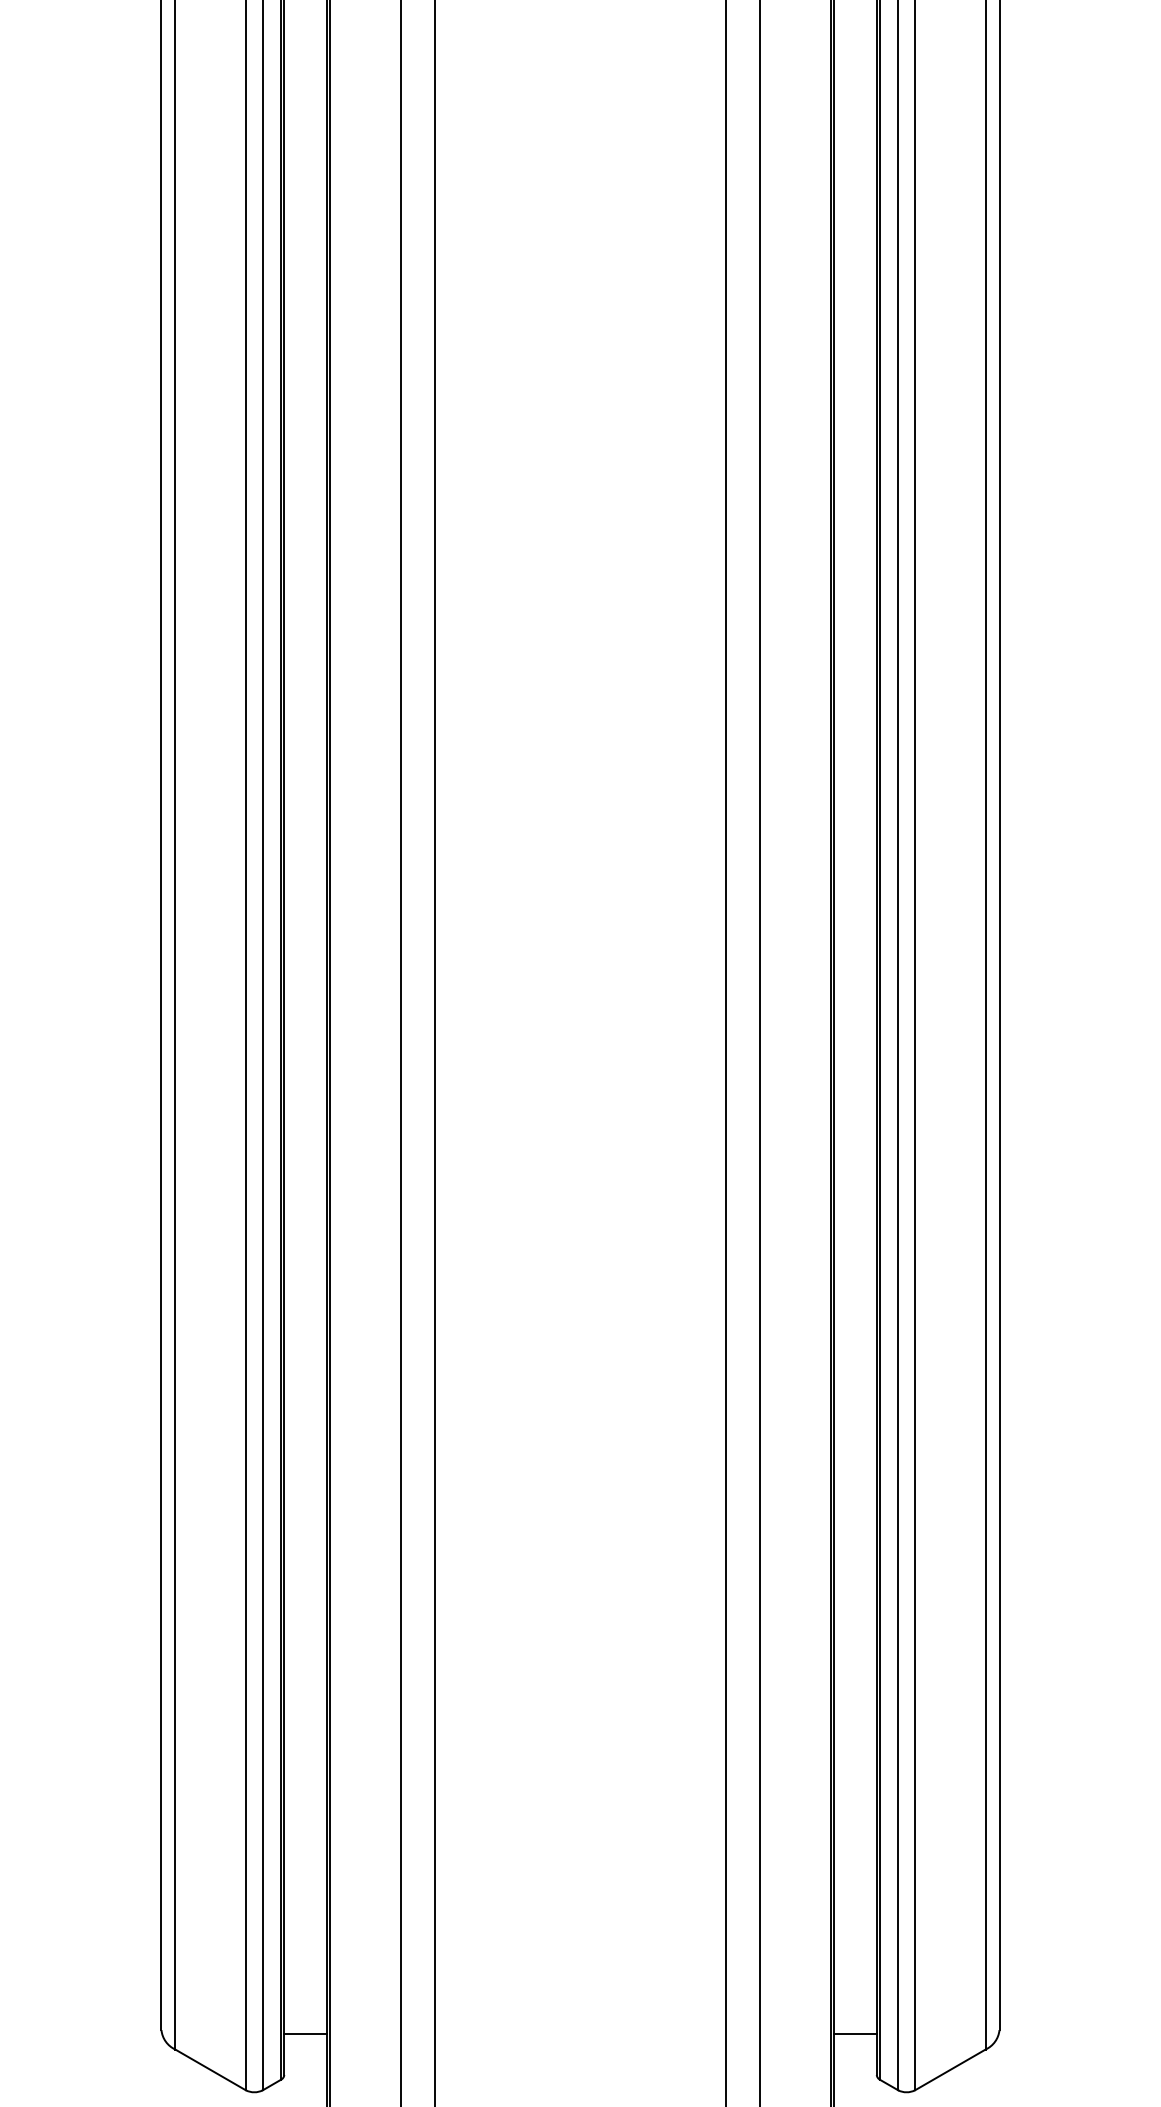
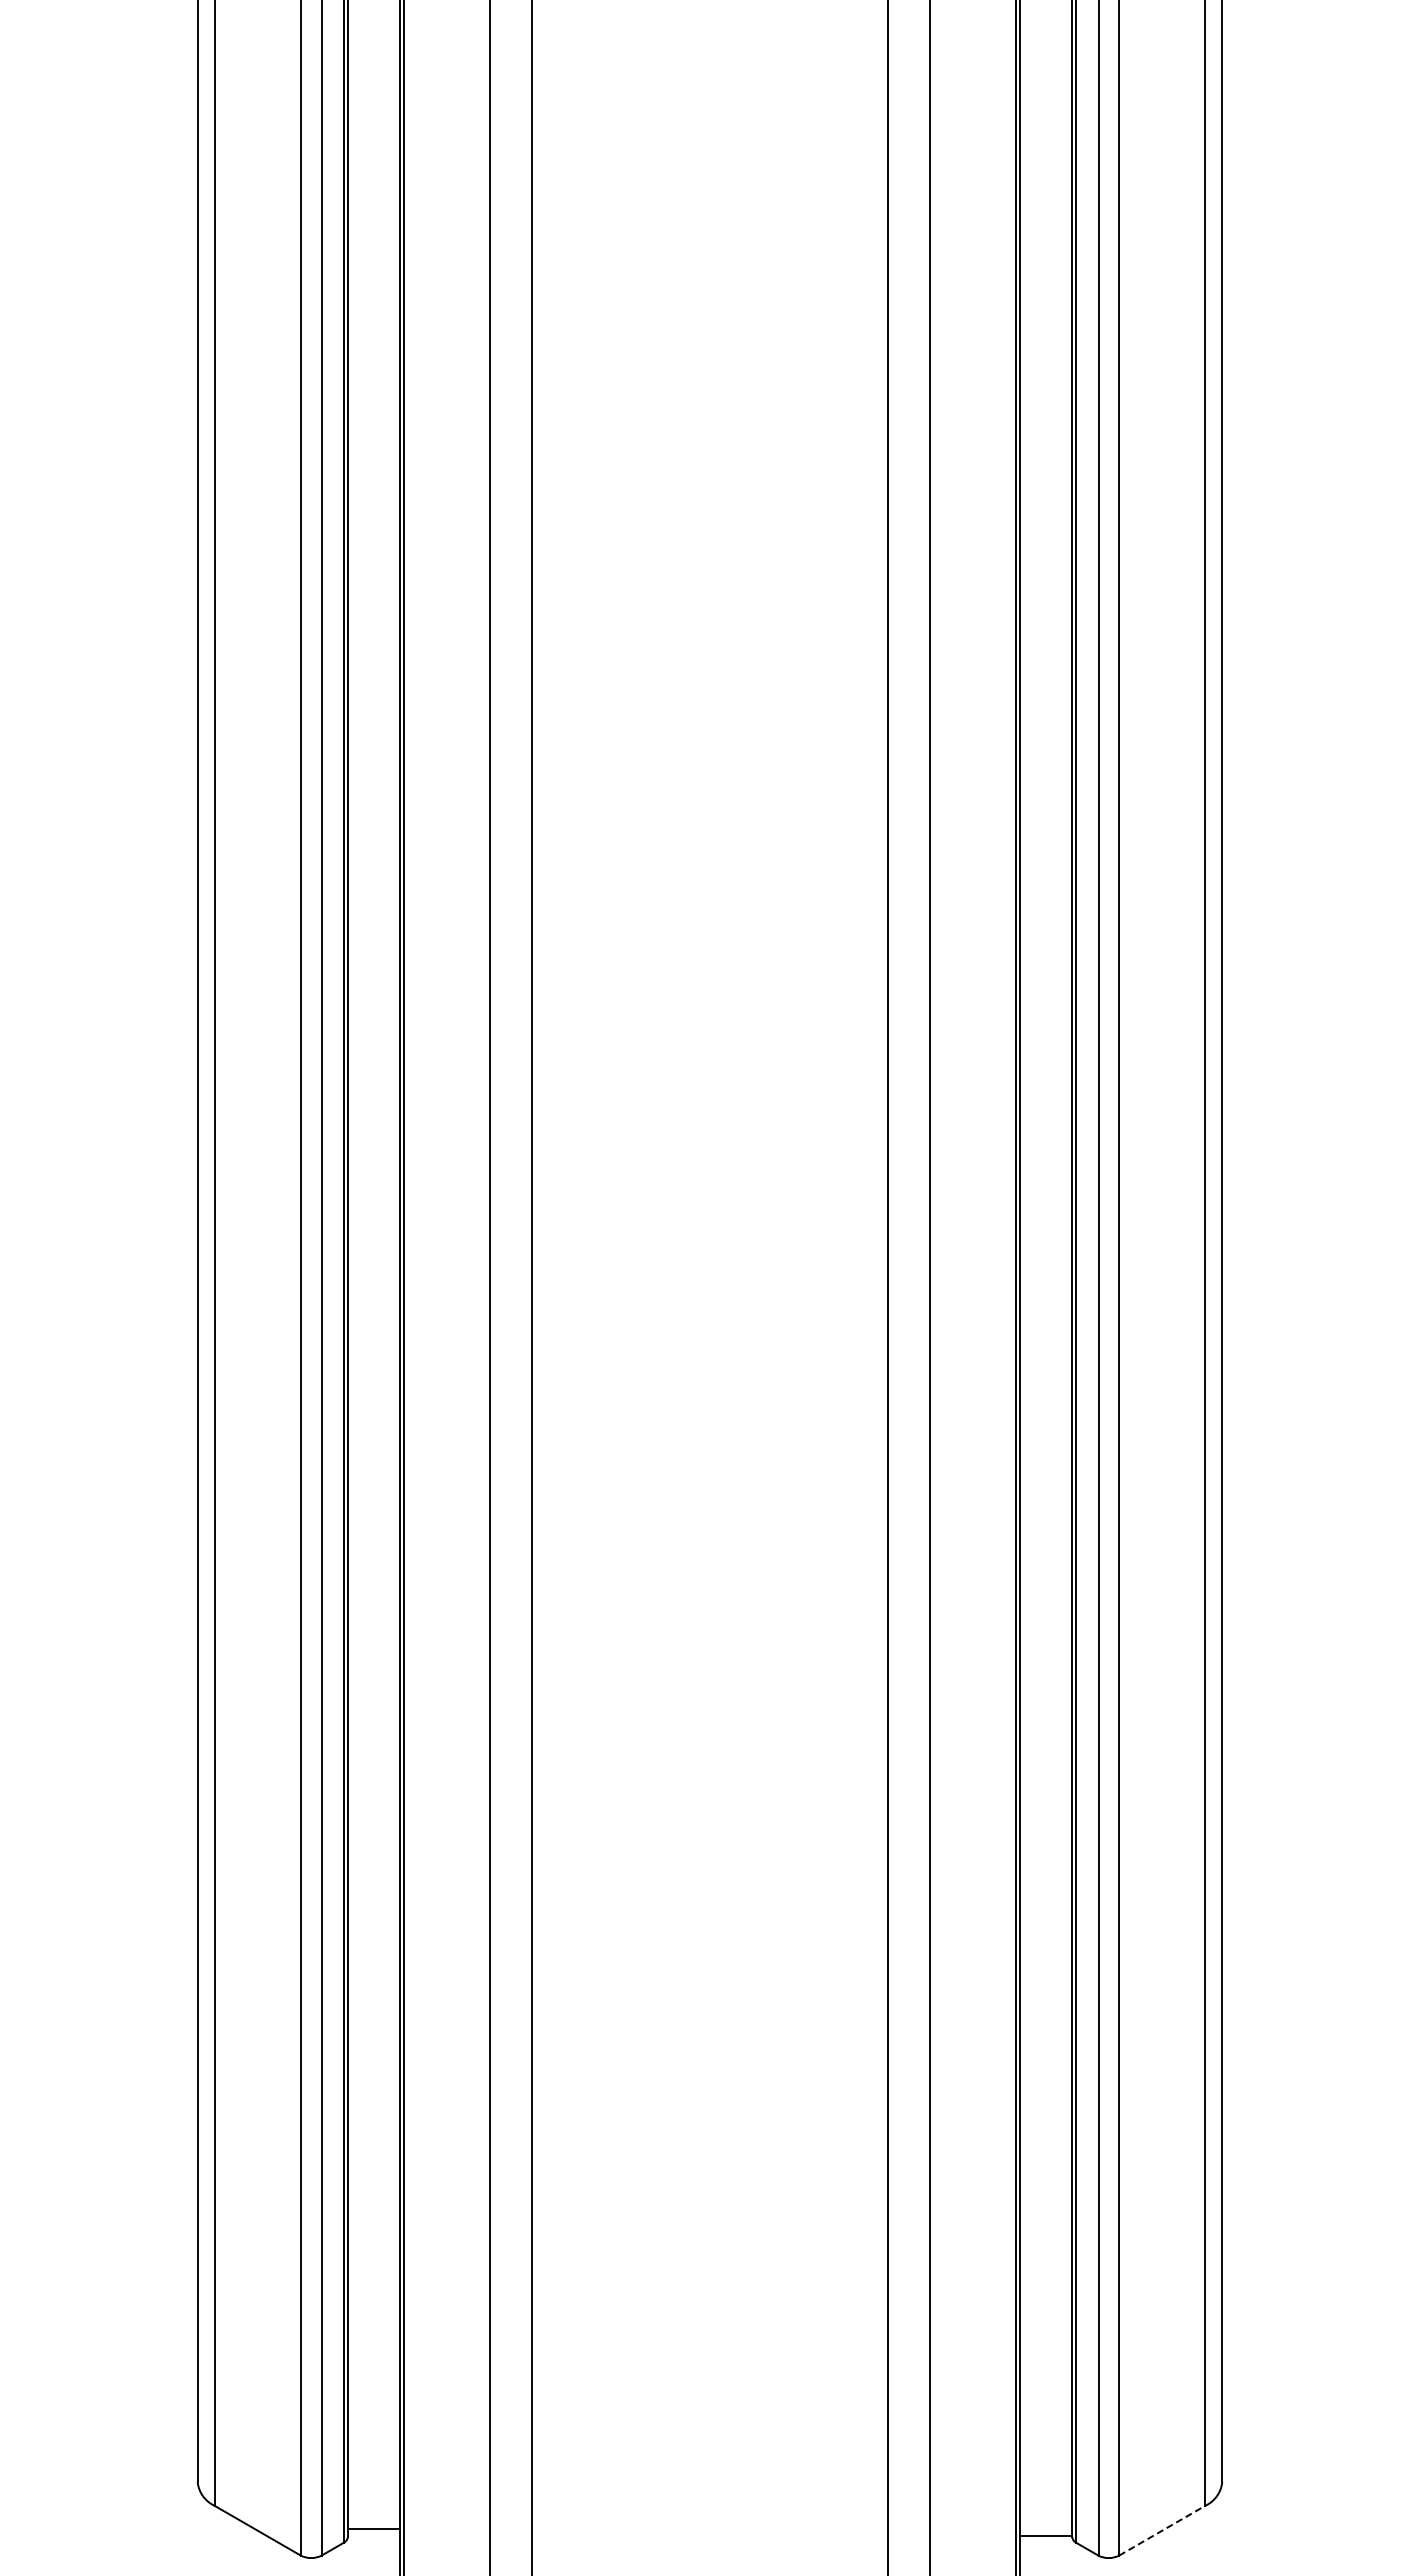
line: (305, 2033) -> (373, 2529), moved
line: (855, 2033) -> (1046, 2536), moved
line: (950, 2069) -> (1162, 2530), solid -> dashed

